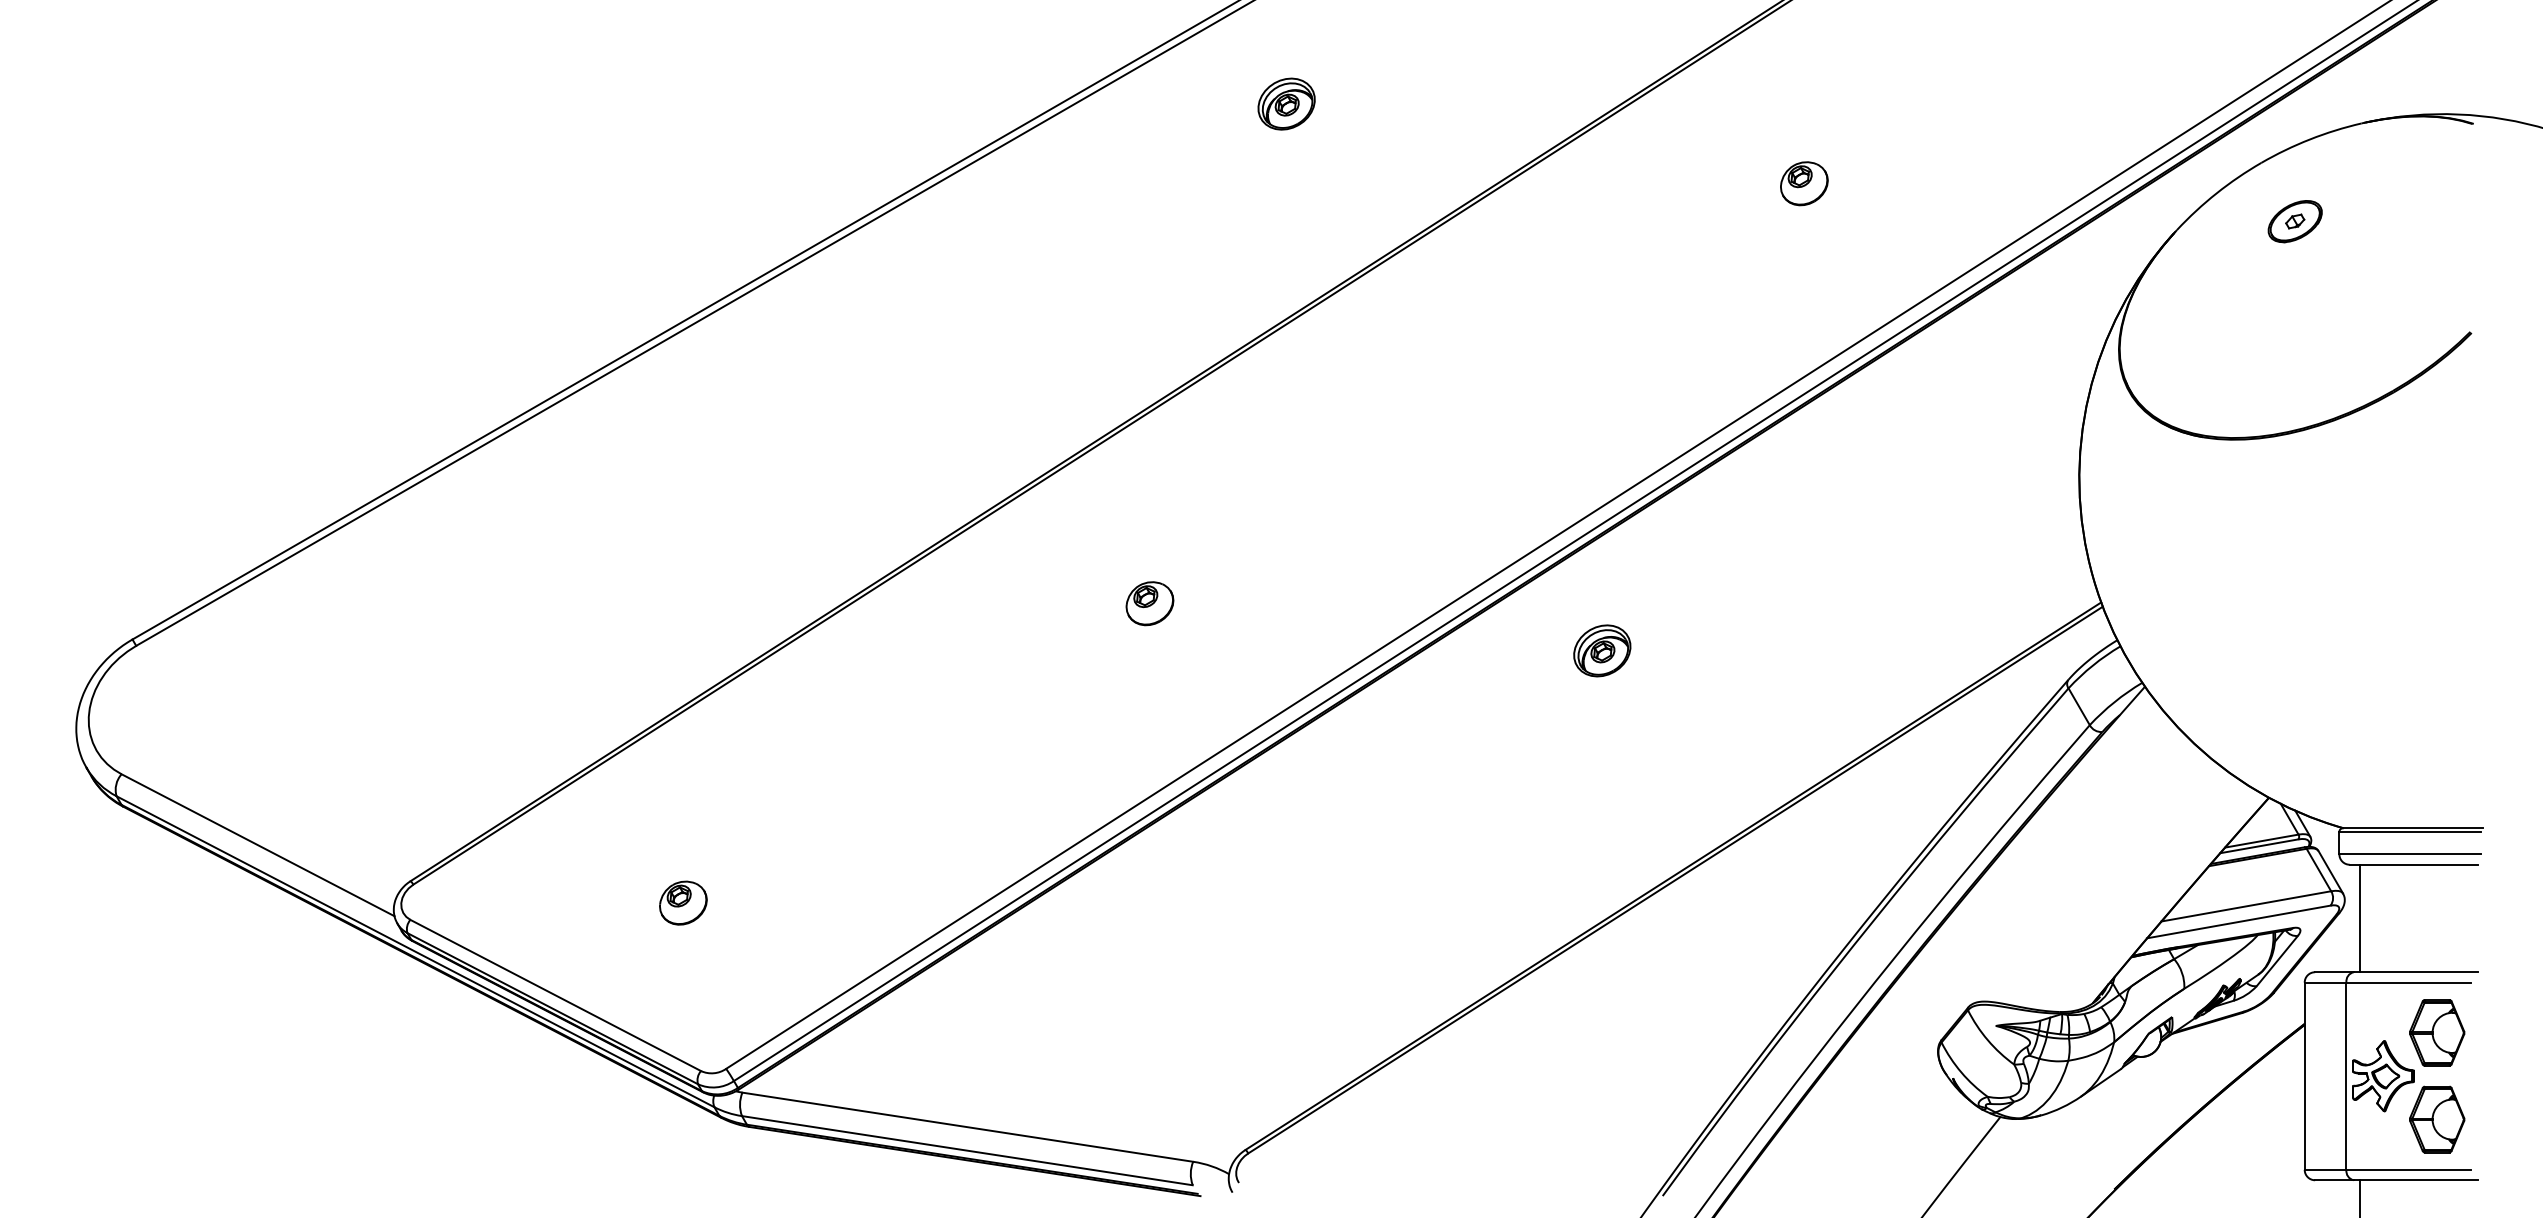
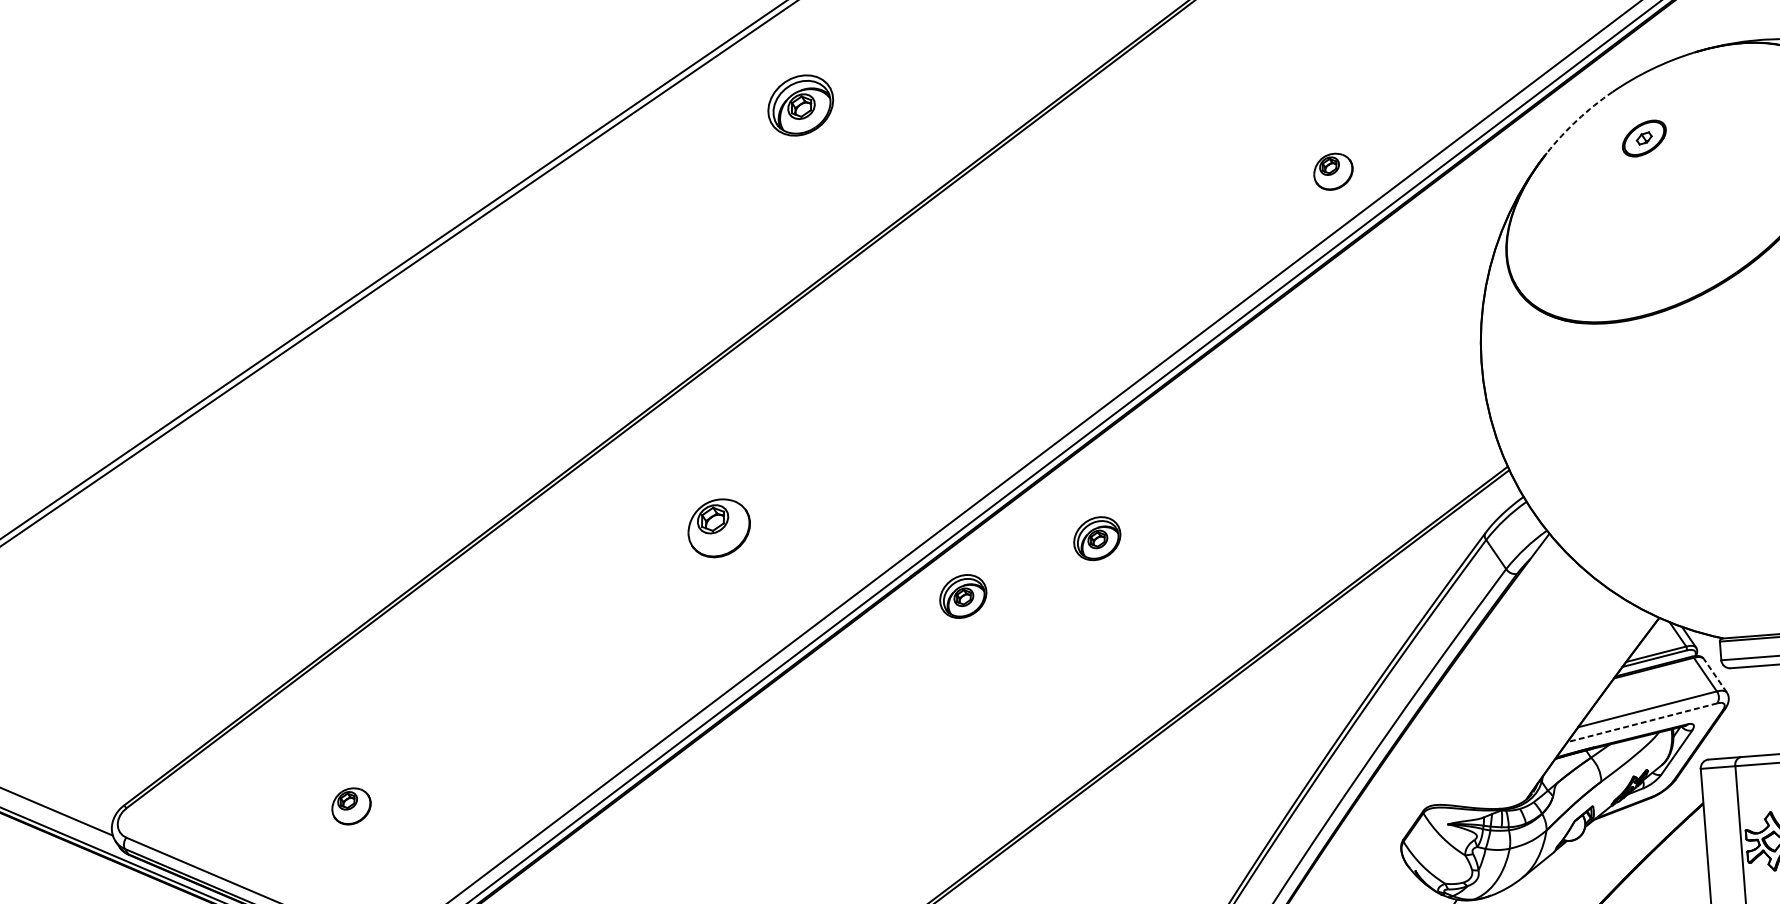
part: (1286, 103) -> (800, 104), size x1.4
part: (1804, 183) -> (1333, 171), moved
arc: (2216, 193) -> (1577, 120), solid -> dashed
part: (1149, 603) -> (718, 528), size x1.6
part: (1436, 707) -> (963, 596), added
line: (2330, 872) -> (1715, 675), solid -> dashed
line: (2360, 918) -> (1742, 712), removed
line: (2238, 922) -> (1642, 723), solid -> dashed

